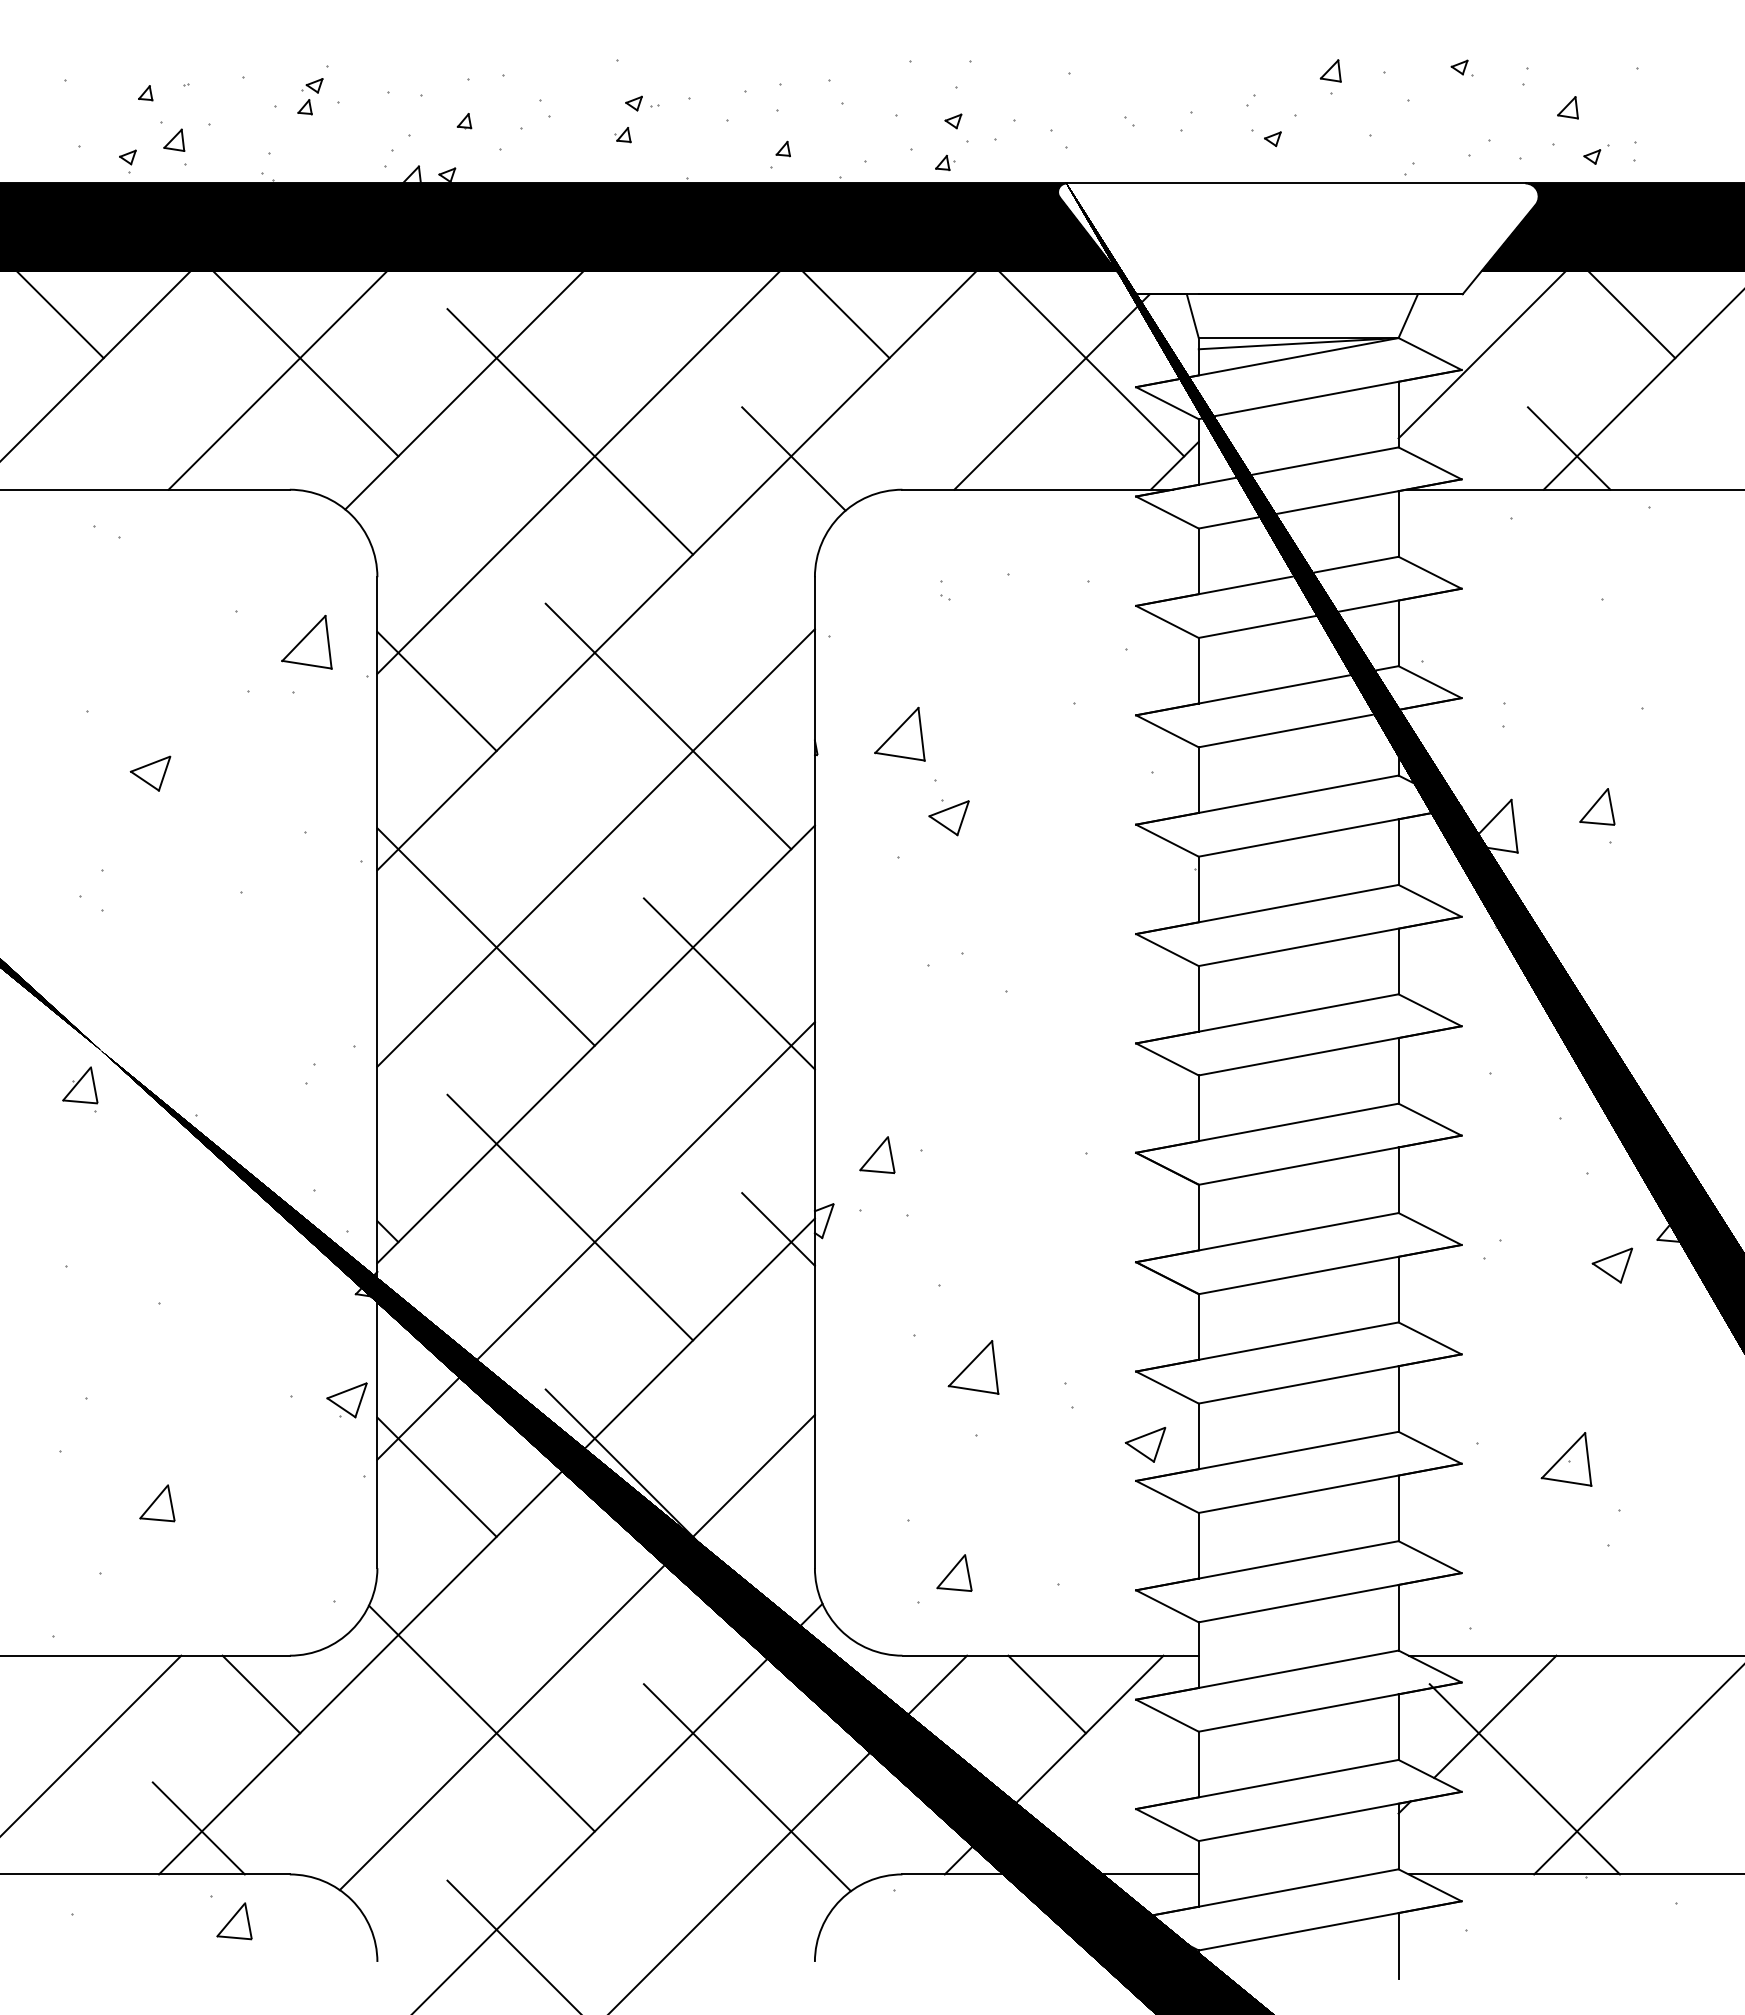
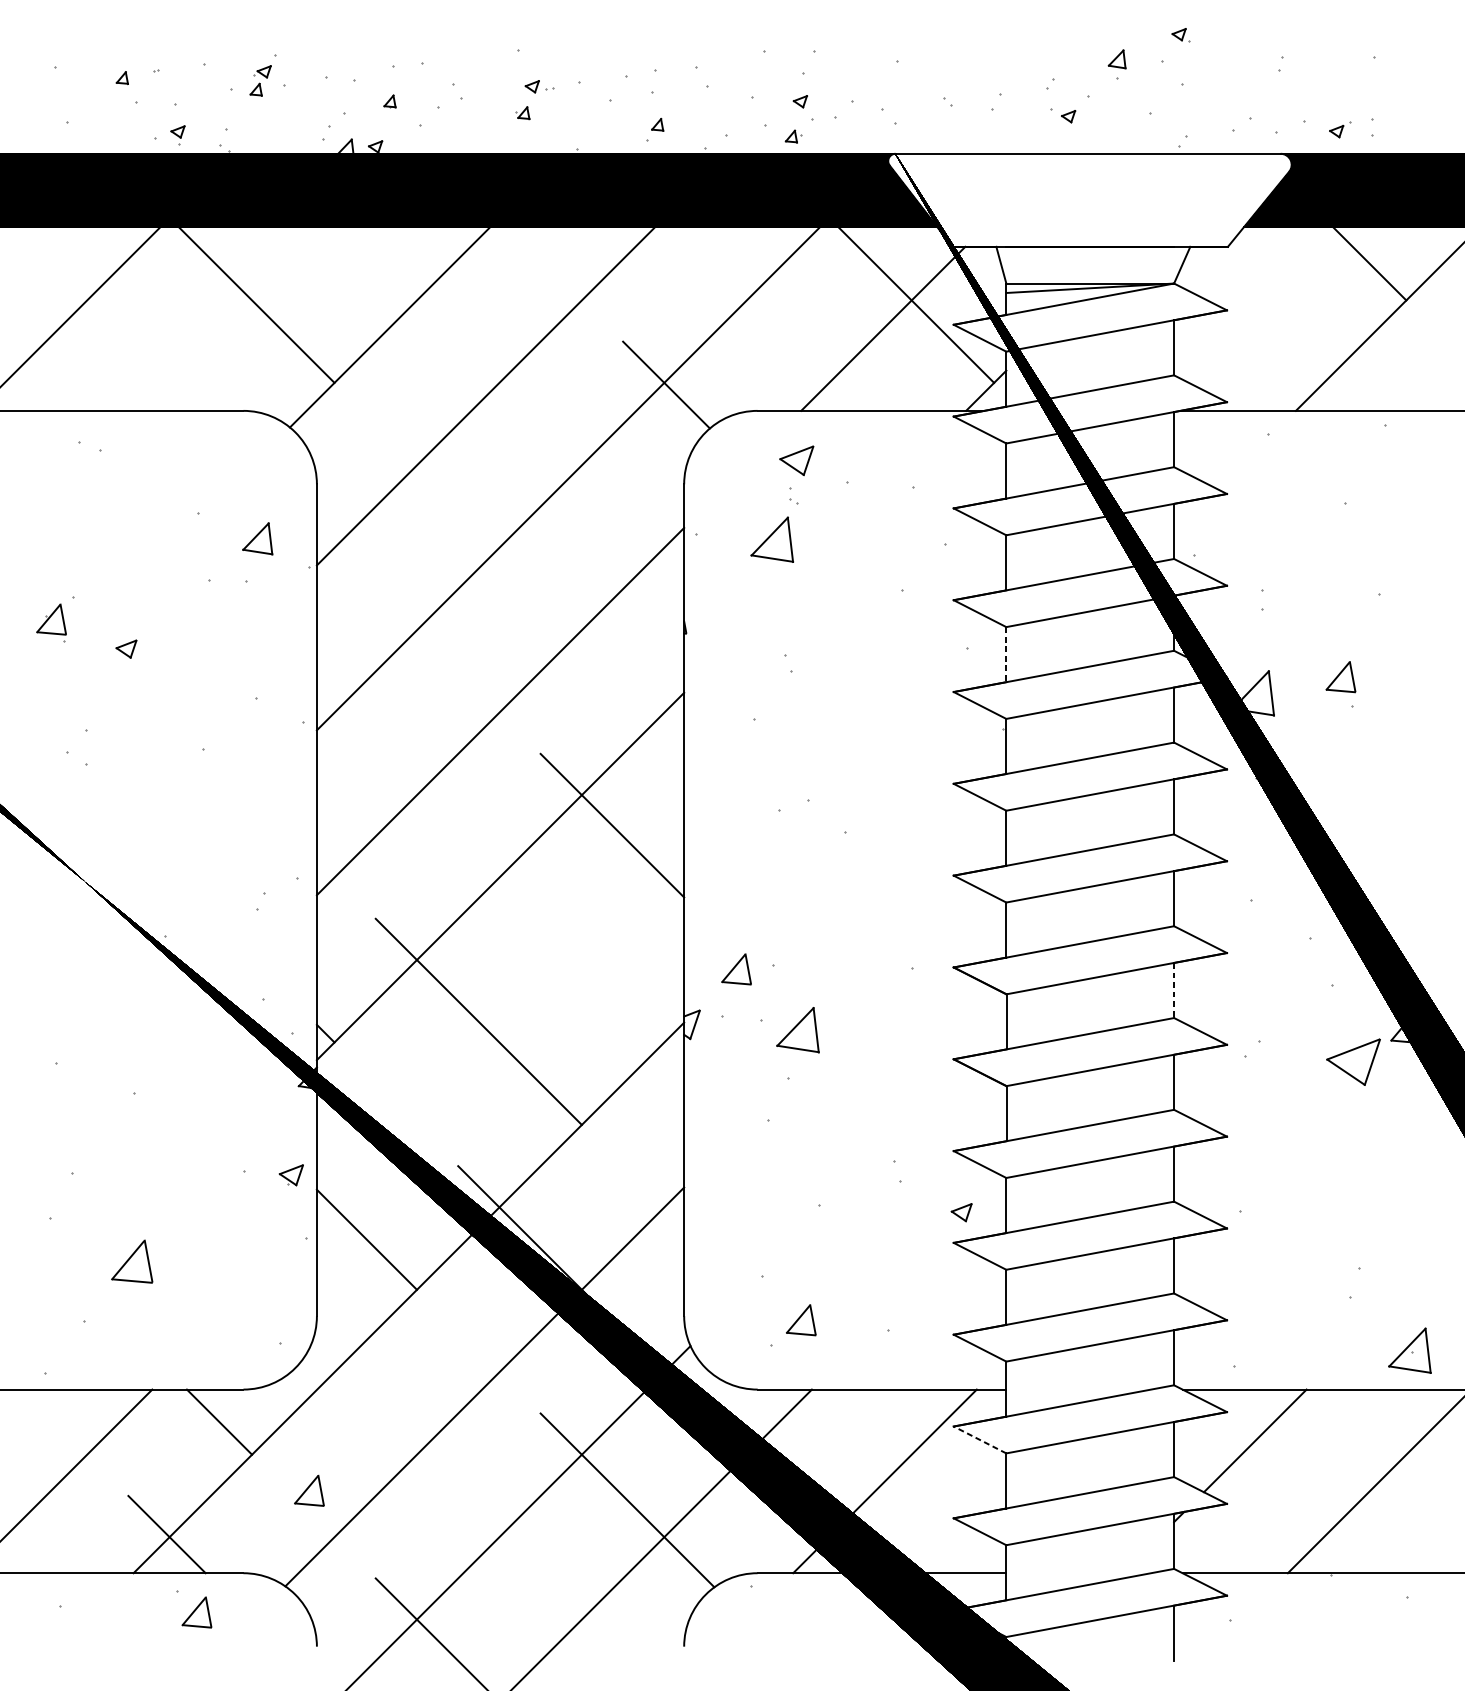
part: (1461, 67) -> (1180, 34), moved
part: (1567, 107) -> (1315, 90), removed
part: (174, 139) -> (146, 116), removed
part: (127, 161) -> (177, 135), moved
line: (59, 314) -> (50, 263), removed
line: (845, 314) -> (709, 263), removed
line: (1482, 354) -> (1244, 297), removed
line: (277, 379) -> (233, 318), removed
line: (570, 431) -> (479, 362), removed
line: (1568, 448) -> (1316, 376), removed
part: (306, 641) -> (257, 538), size x0.7
line: (436, 691) -> (366, 580), removed
line: (668, 726) -> (561, 609), removed
part: (899, 733) -> (771, 539), moved
part: (150, 773) -> (126, 649), size x0.6
line: (1198, 780) -> (1006, 654), solid -> dashed
part: (948, 818) -> (796, 461), moved
line: (485, 936) -> (407, 785), removed
part: (80, 1089) -> (51, 623), moved
line: (1398, 1180) -> (1174, 990), solid -> dashed
line: (778, 1229) -> (653, 1031), removed
line: (595, 1240) -> (499, 1041), removed
part: (1612, 1265) -> (1353, 1062), size x1.6
part: (973, 1367) -> (797, 1030), moved
part: (346, 1400) -> (290, 1175), size x0.7
part: (1145, 1444) -> (961, 1212), size x0.6
part: (1566, 1459) -> (1409, 1350), moved
part: (157, 1503) -> (132, 1261), size x1.4
line: (1046, 1694) -> (878, 1422), removed
line: (1166, 1715) -> (979, 1439), solid -> dashed
line: (481, 1718) -> (404, 1442), removed
part: (368, 1776) -> (309, 1490), added
line: (1524, 1779) -> (1279, 1493), removed

